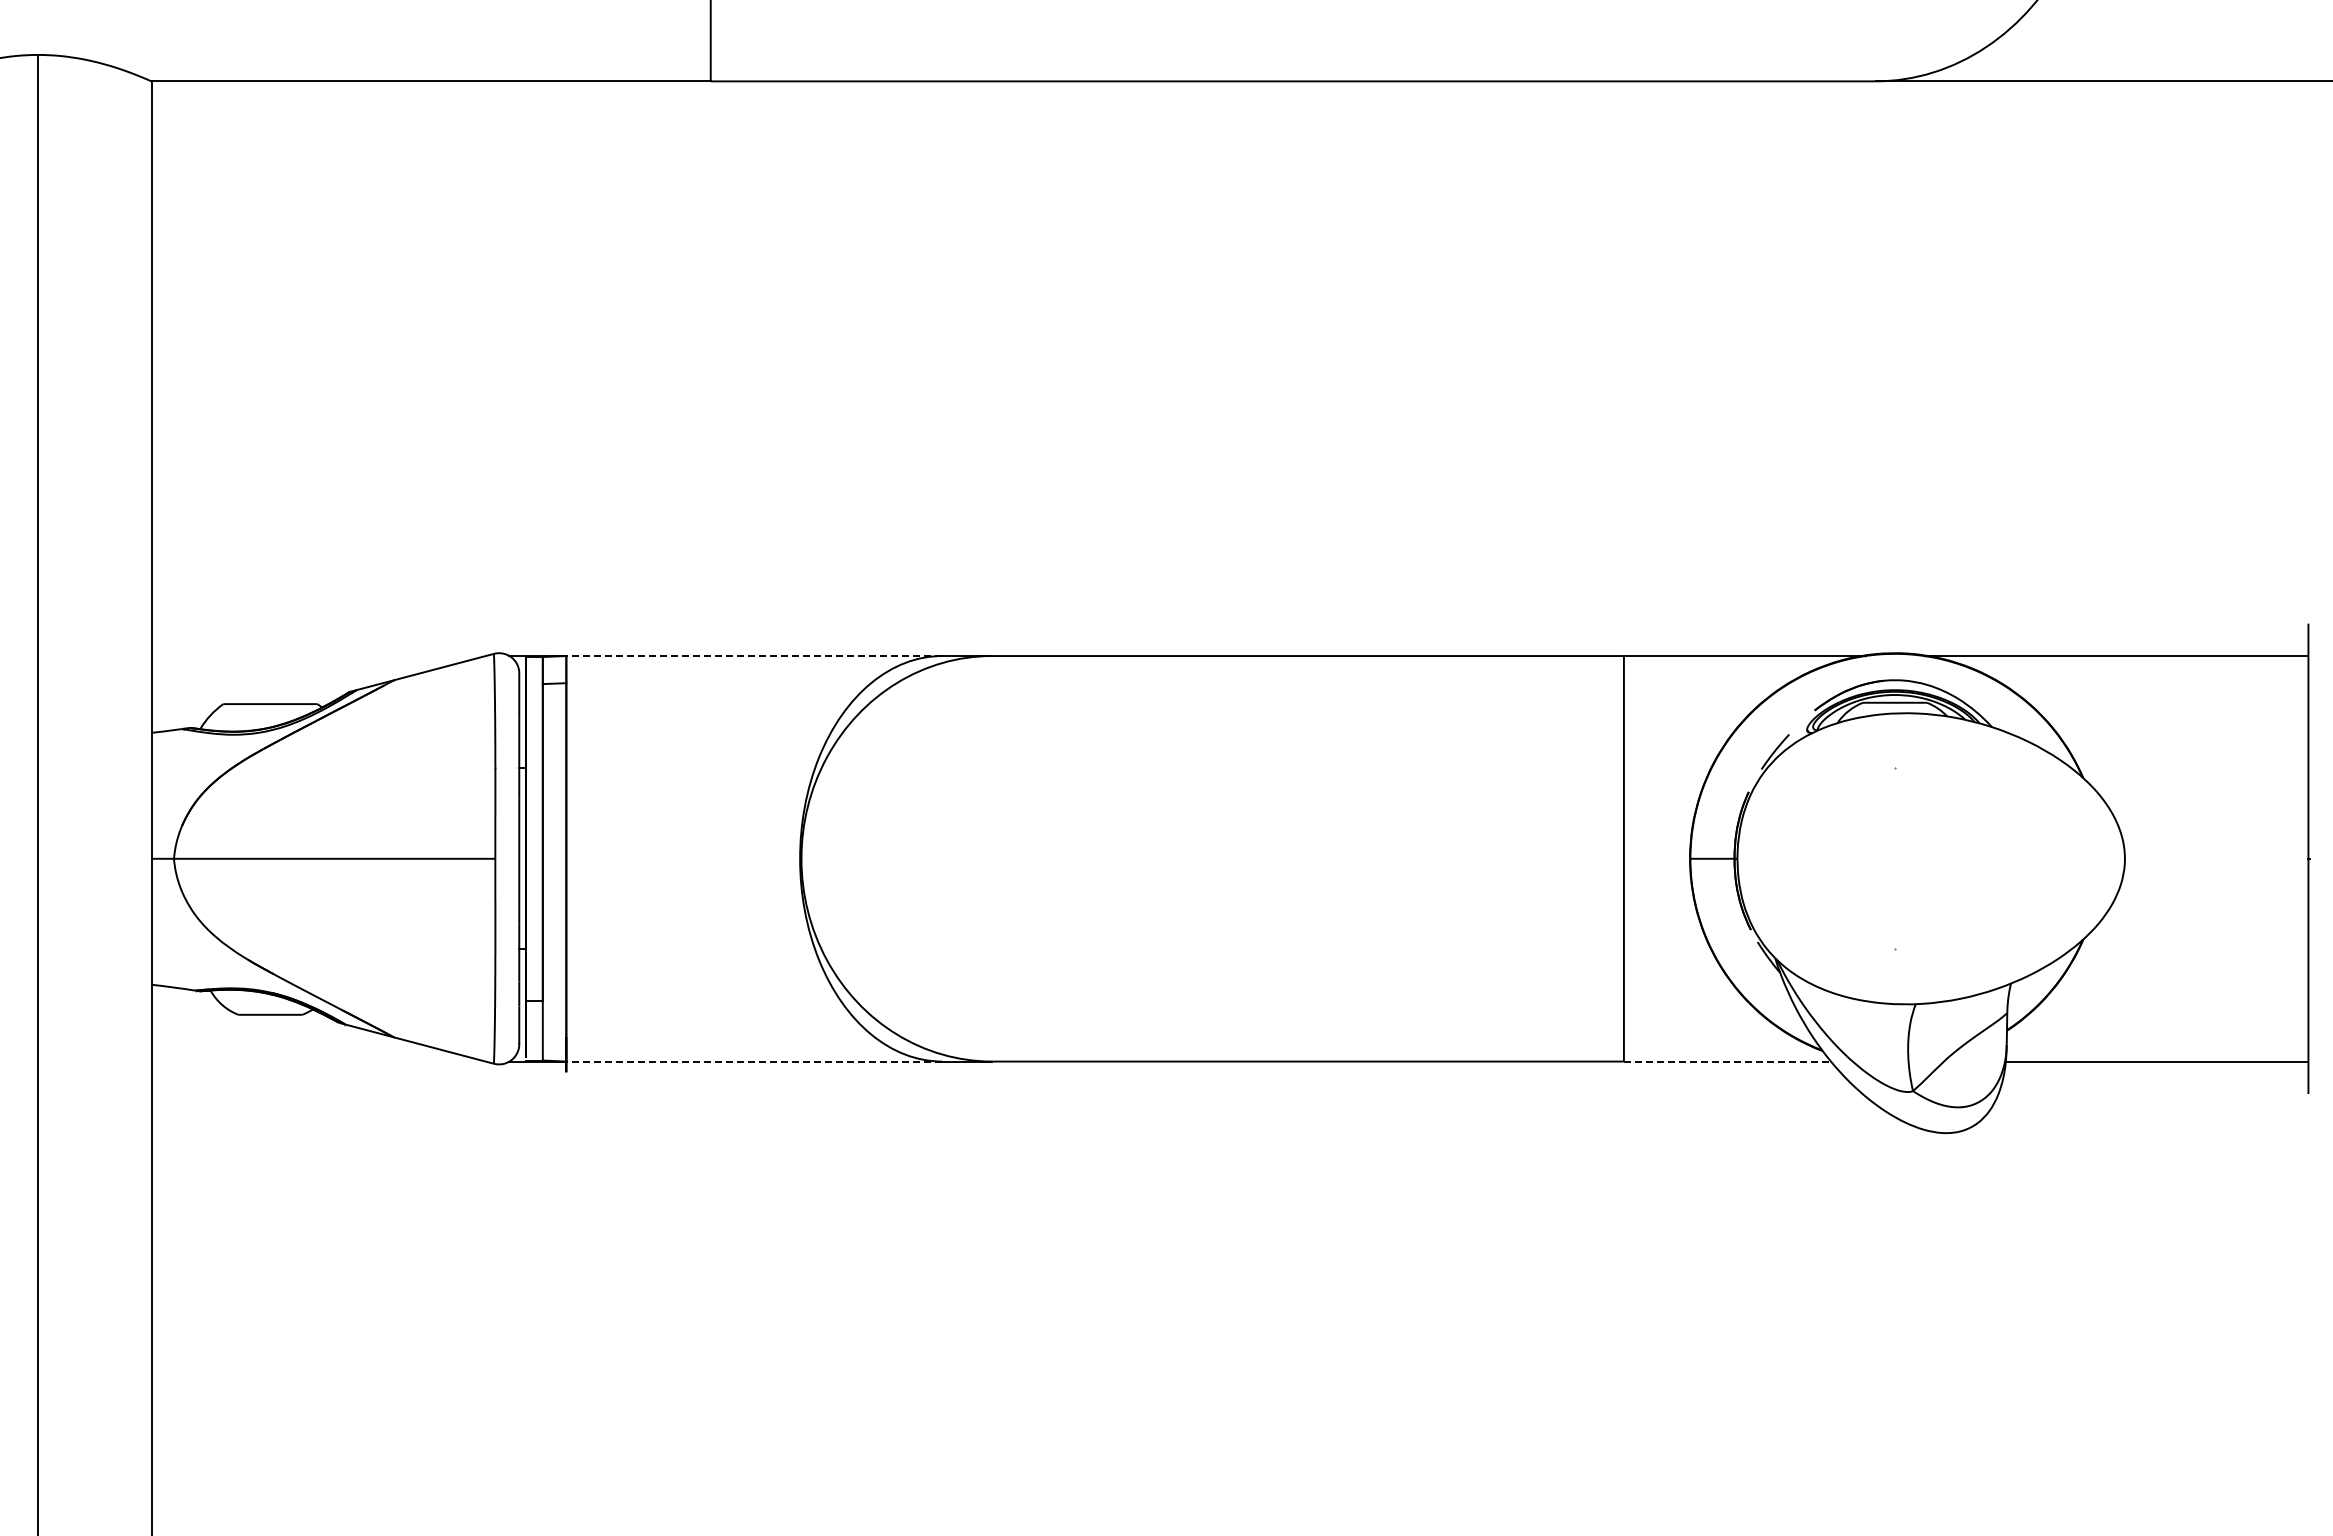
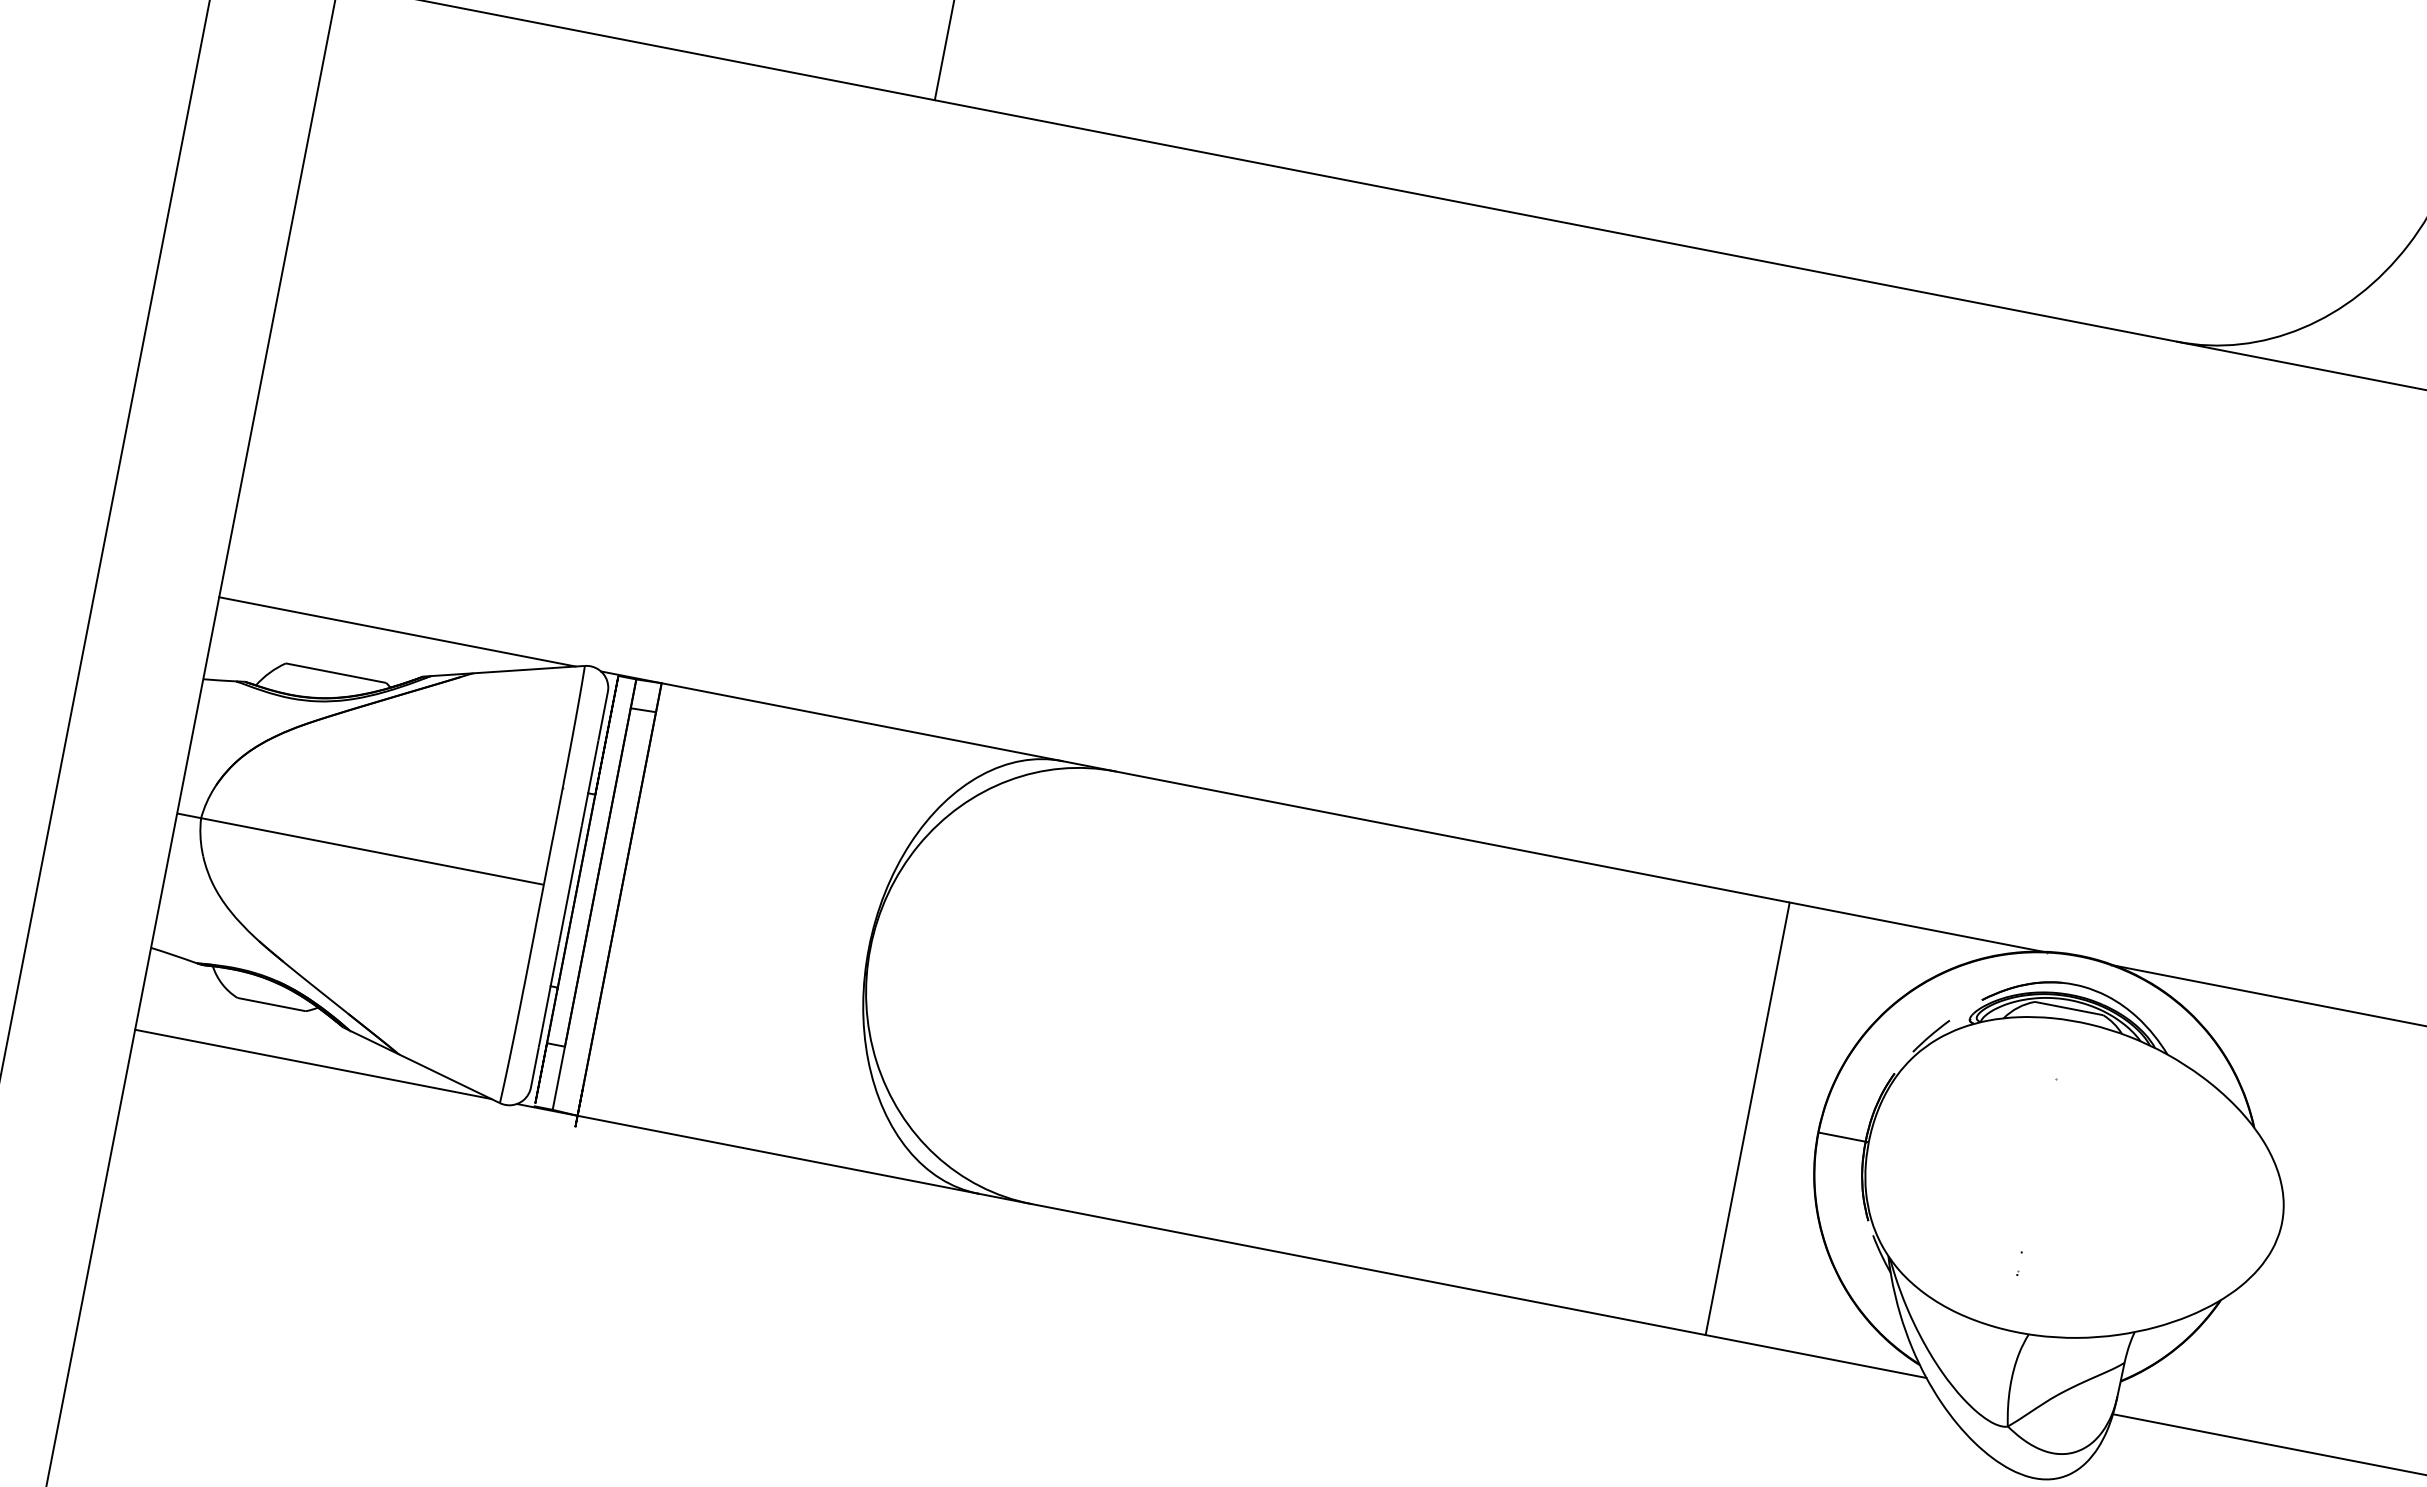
line: (318, 656) -> (397, 632), added
line: (754, 656) -> (862, 722), dashed -> solid
line: (318, 1061) -> (313, 1064), added
line: (754, 1061) -> (778, 1154), dashed -> solid
line: (1727, 1061) -> (1816, 1356), dashed -> solid

